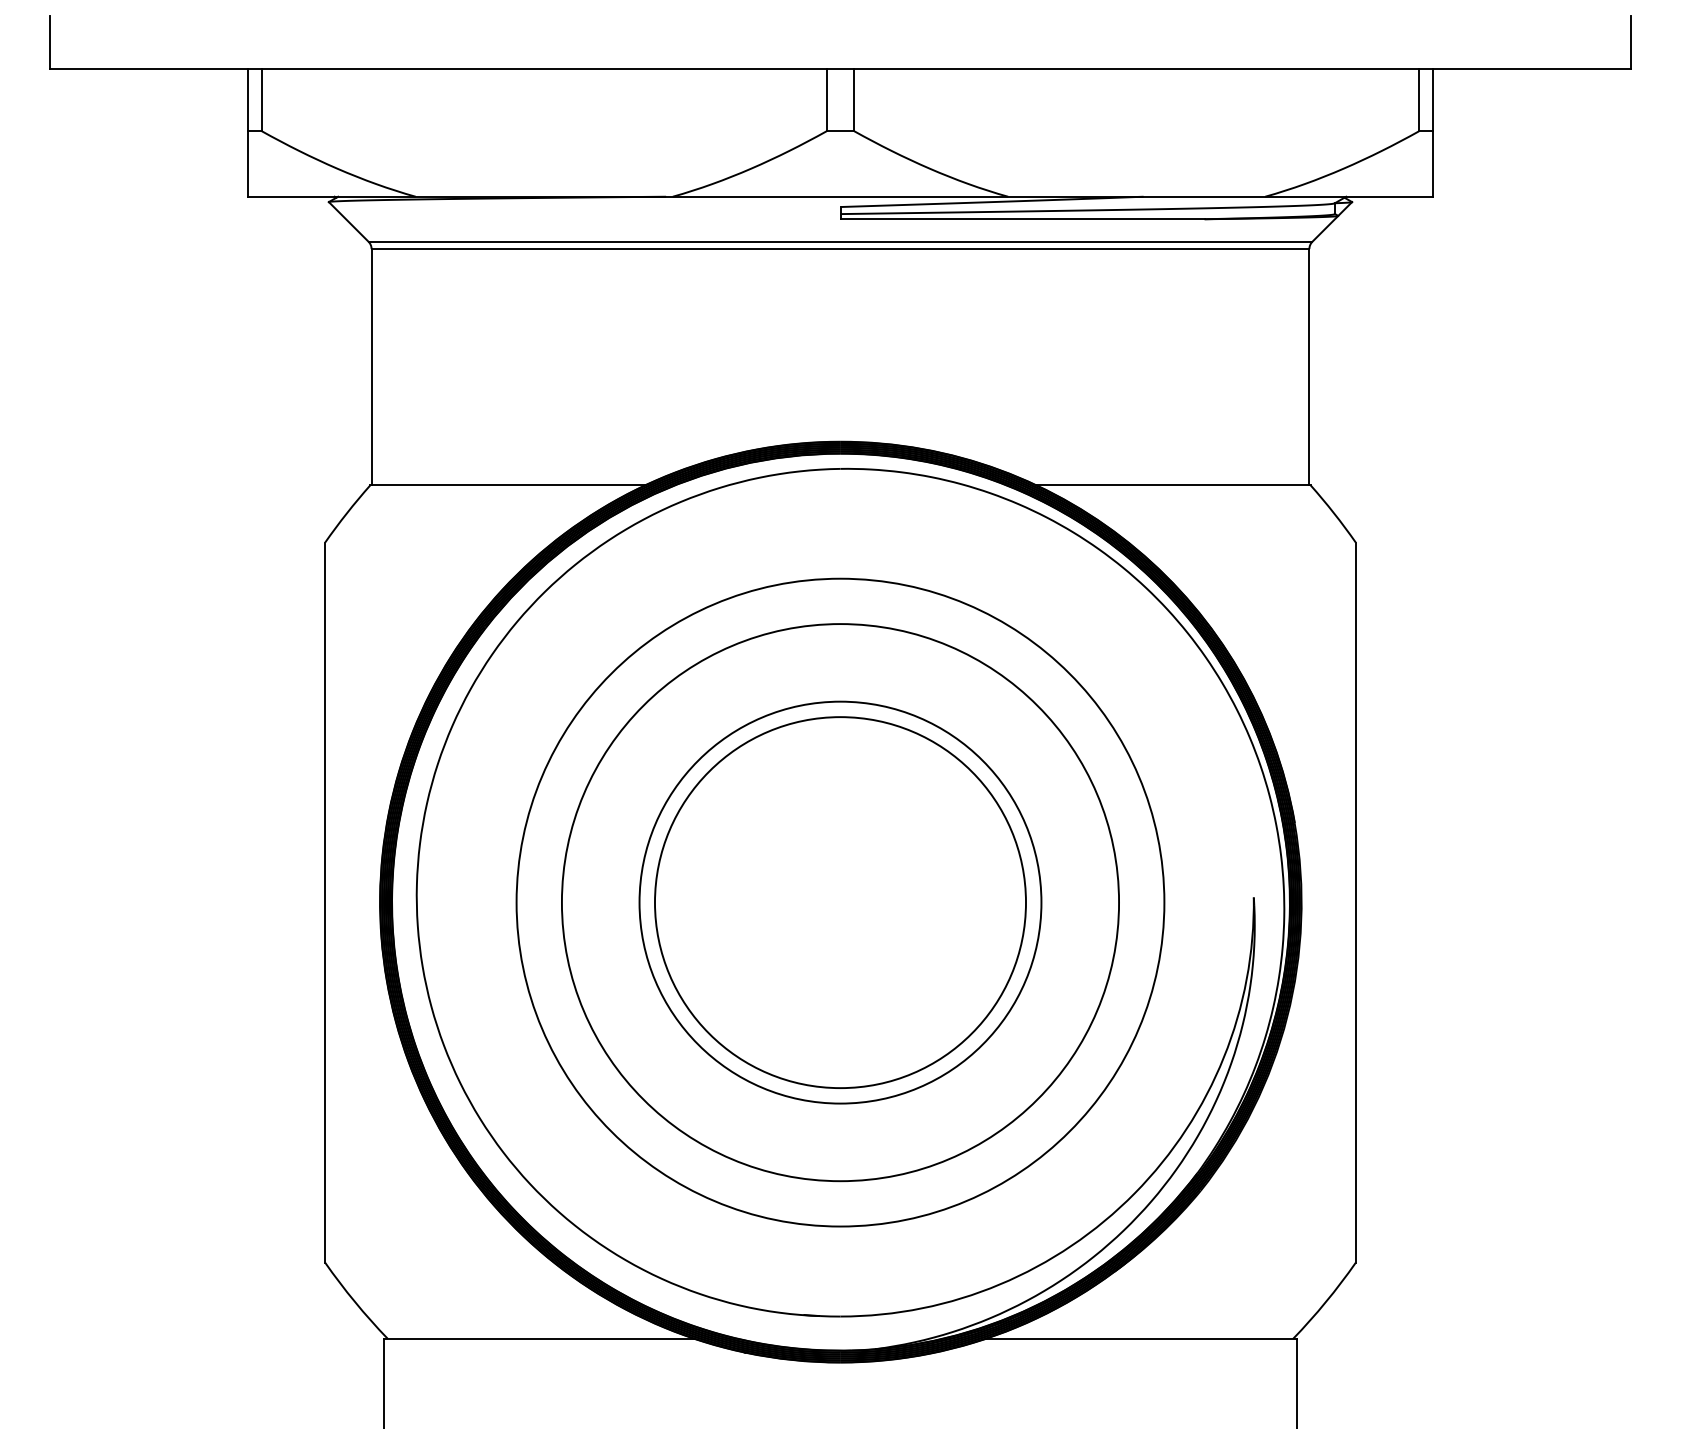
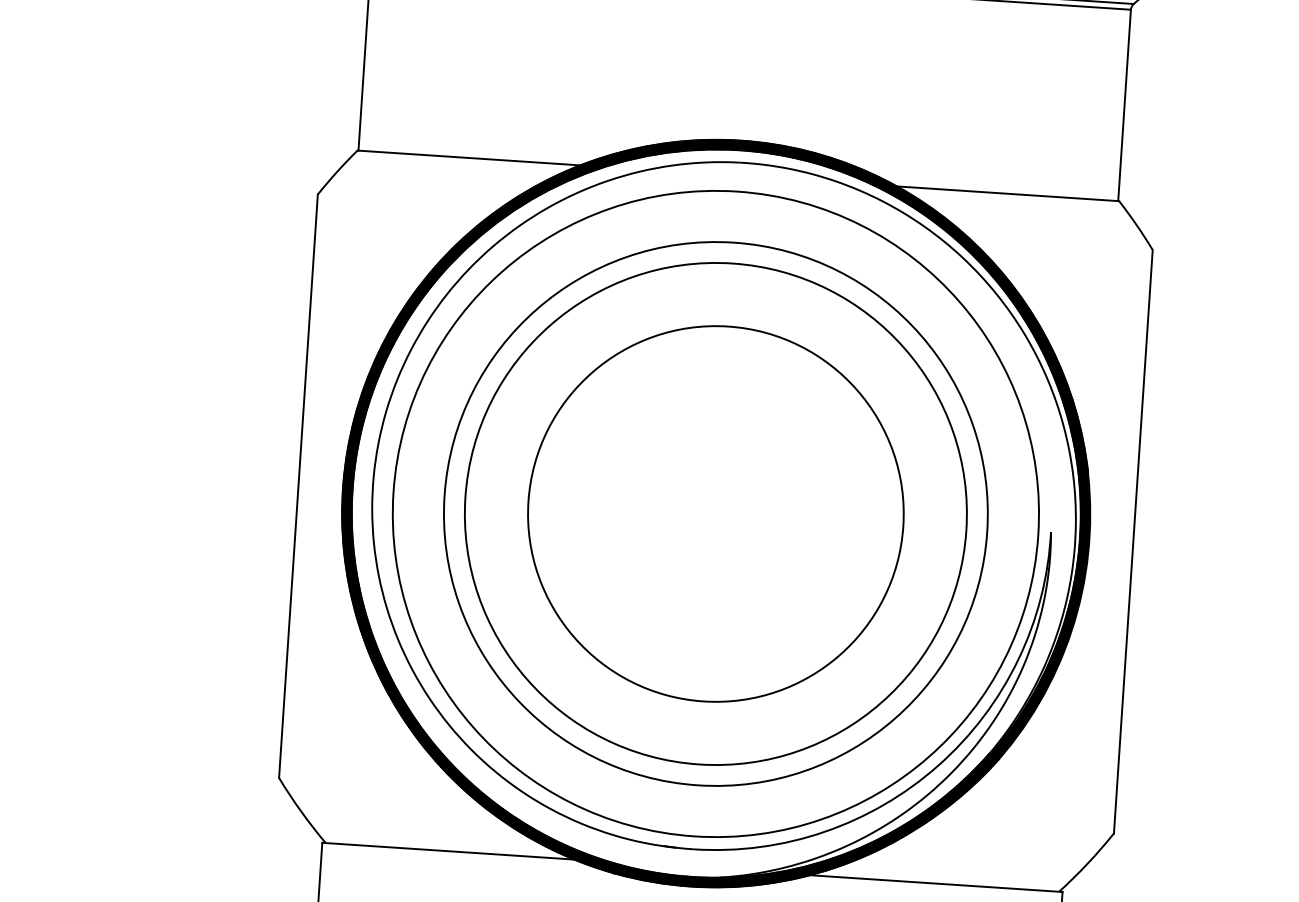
circle: (840, 902) -> (715, 513), size x0.71
circle: (840, 902) -> (715, 513), size x1.43
circle: (840, 902) -> (715, 513), size x1.67
circle: (840, 902) -> (715, 513), size x1.67

